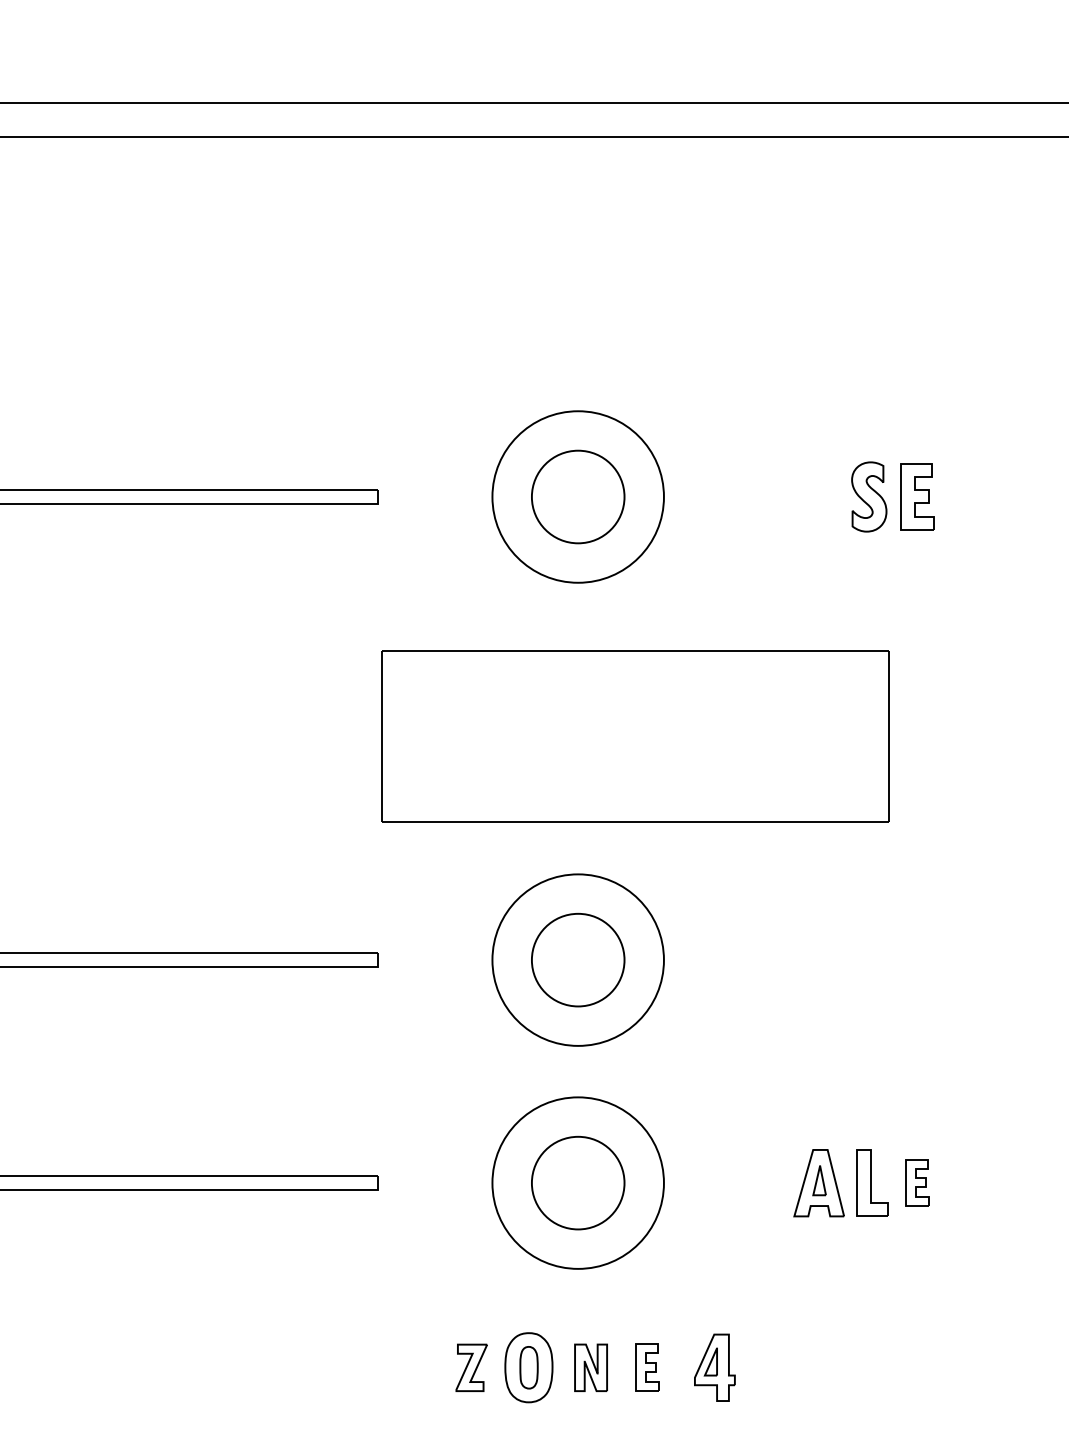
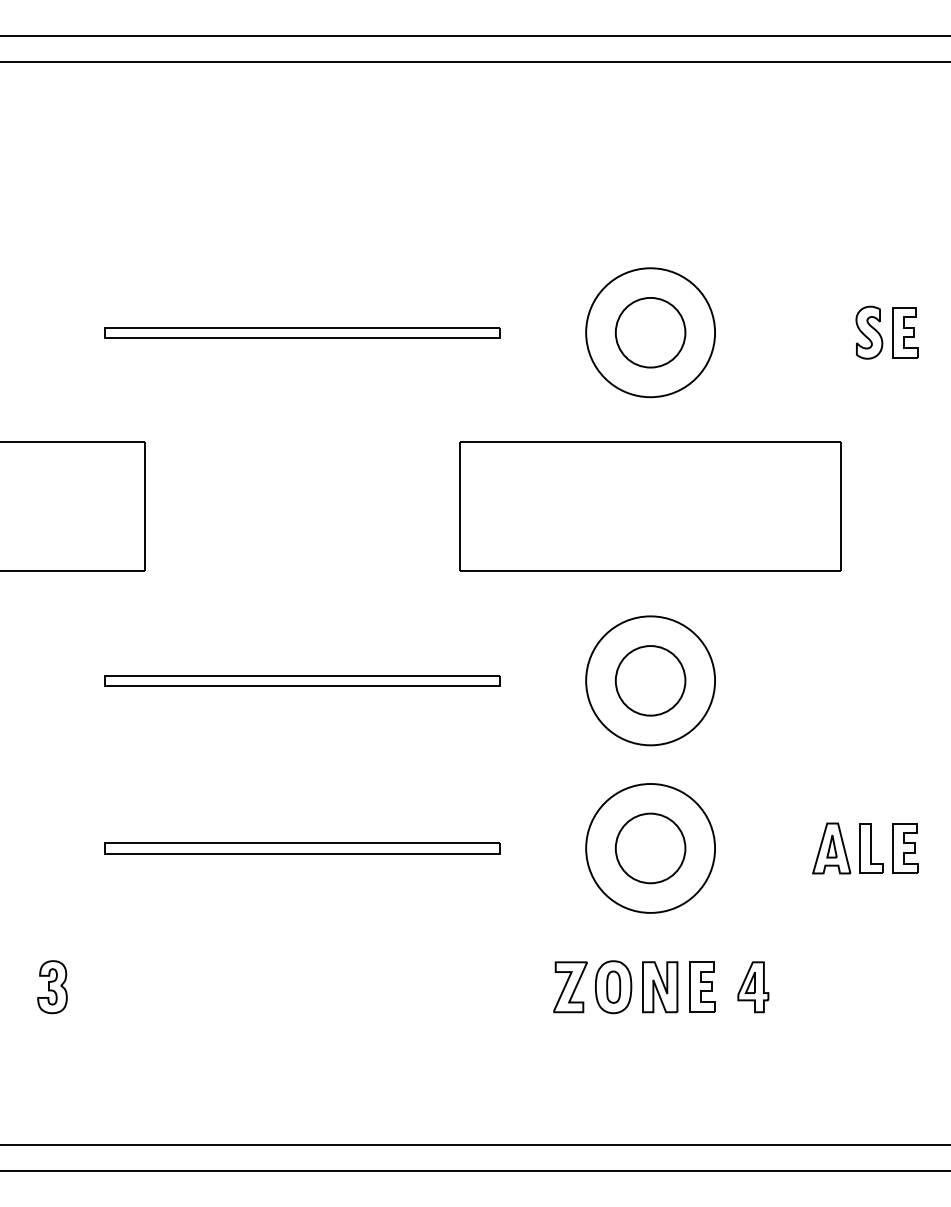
part: (635, 736) -> (650, 506), moved
part: (917, 1183) -> (905, 848), size x1.43
part: (647, 1366) -> (702, 986), size x1.43
part: (471, 1368) -> (570, 987), size x1.43
part: (591, 1368) -> (660, 987), size x1.43

